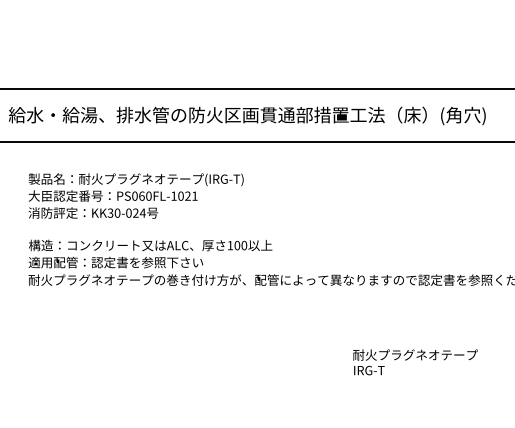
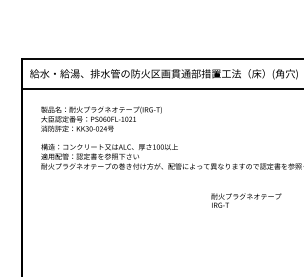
text: (415, 362) -> (246, 200), moved

